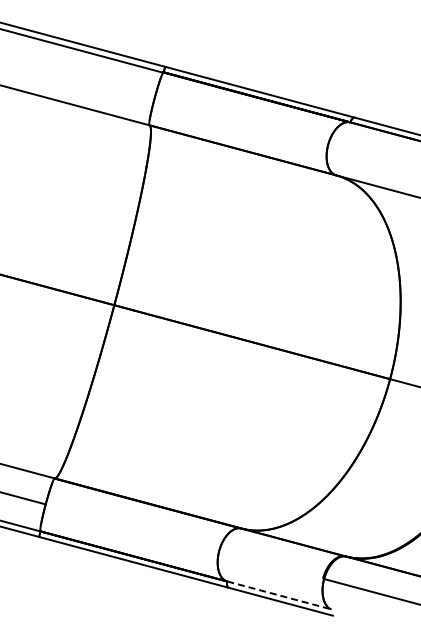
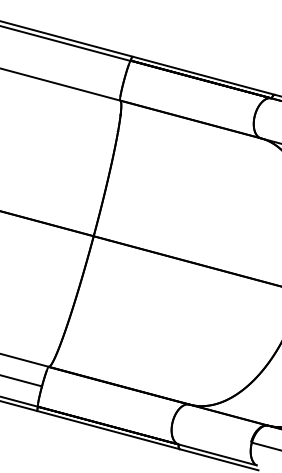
line: (279, 595) -> (218, 455), dashed -> solid

